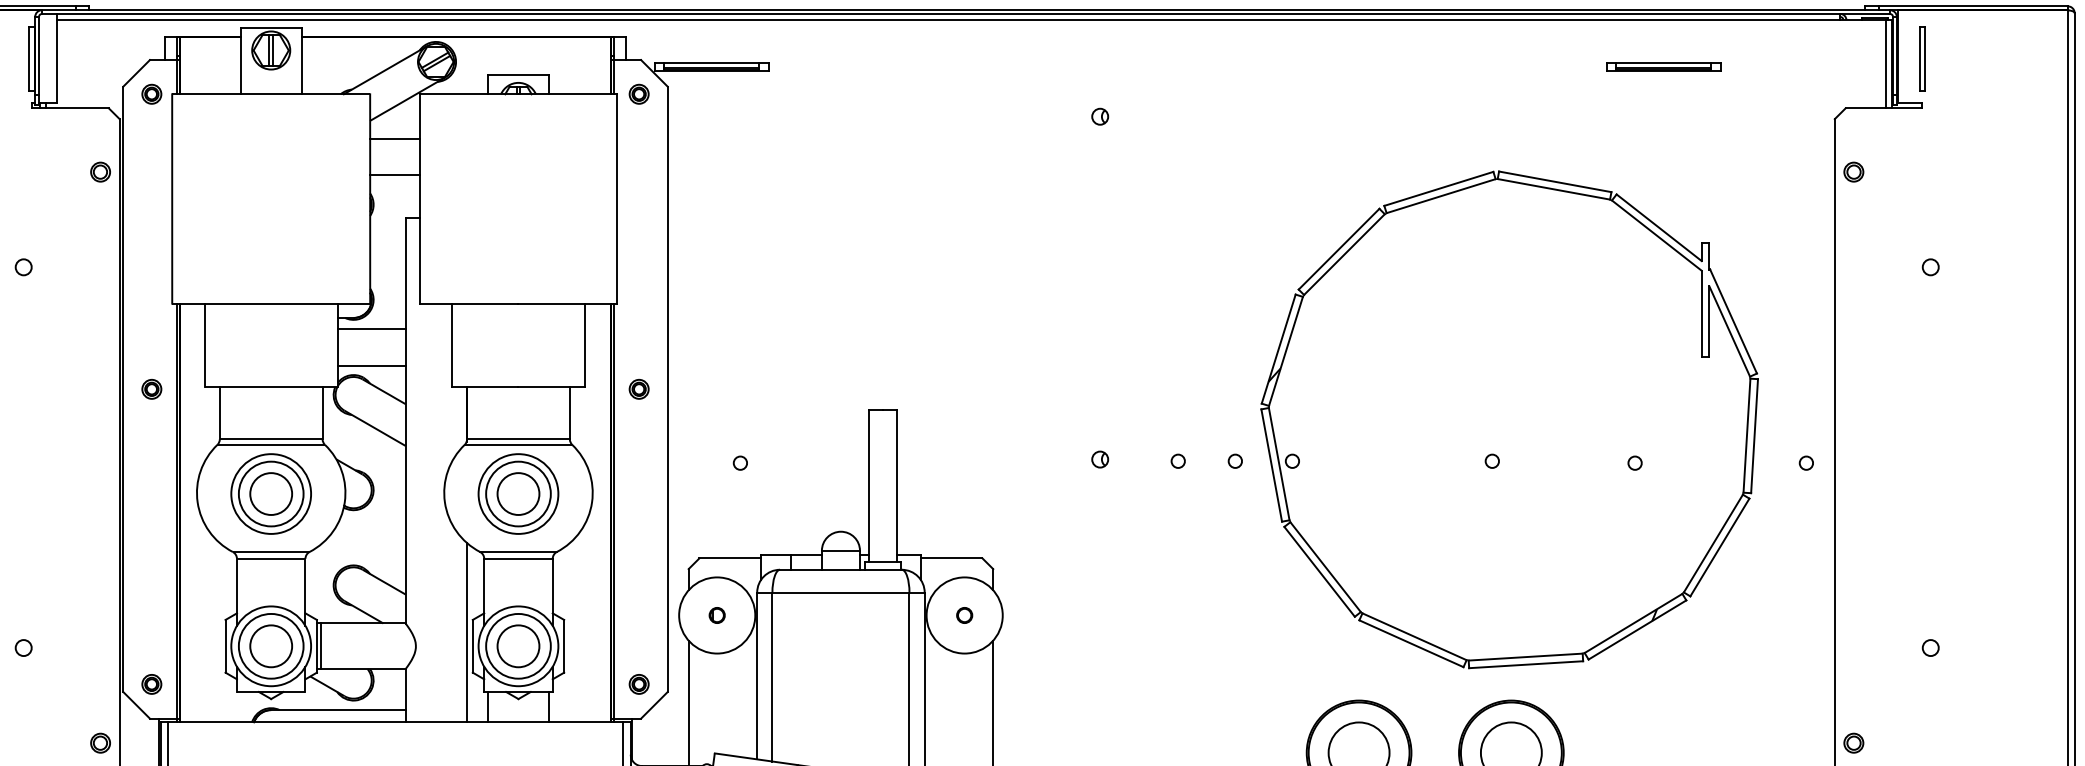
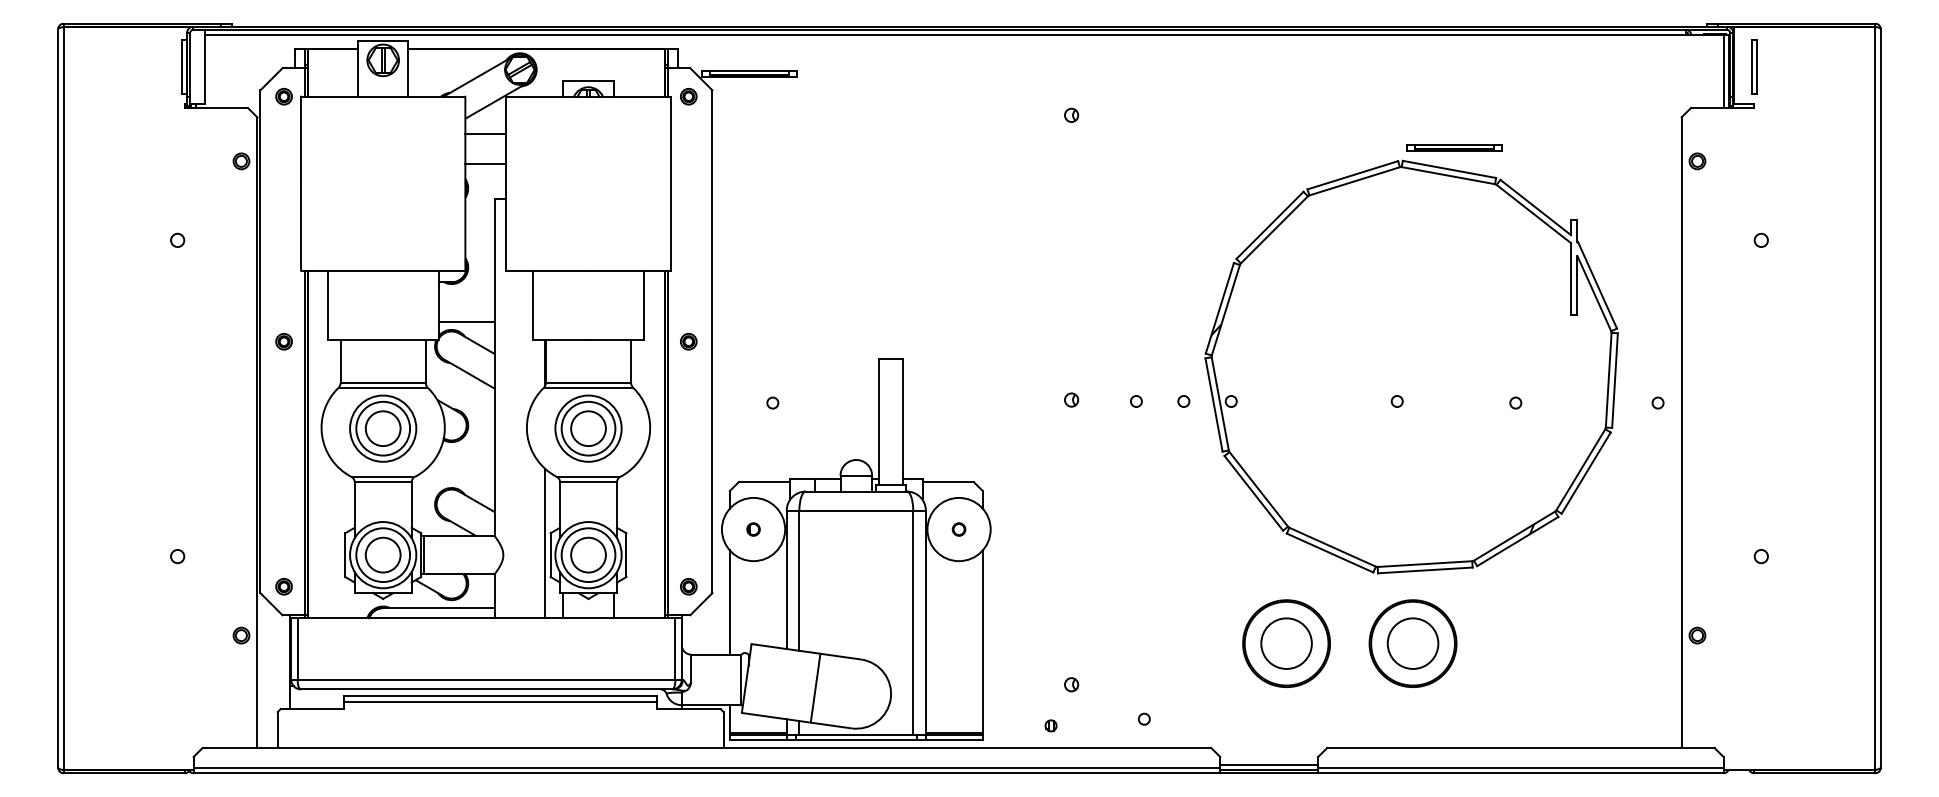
part: (1663, 66) -> (1454, 147), moved
line: (371, 328) -> (466, 291), removed

